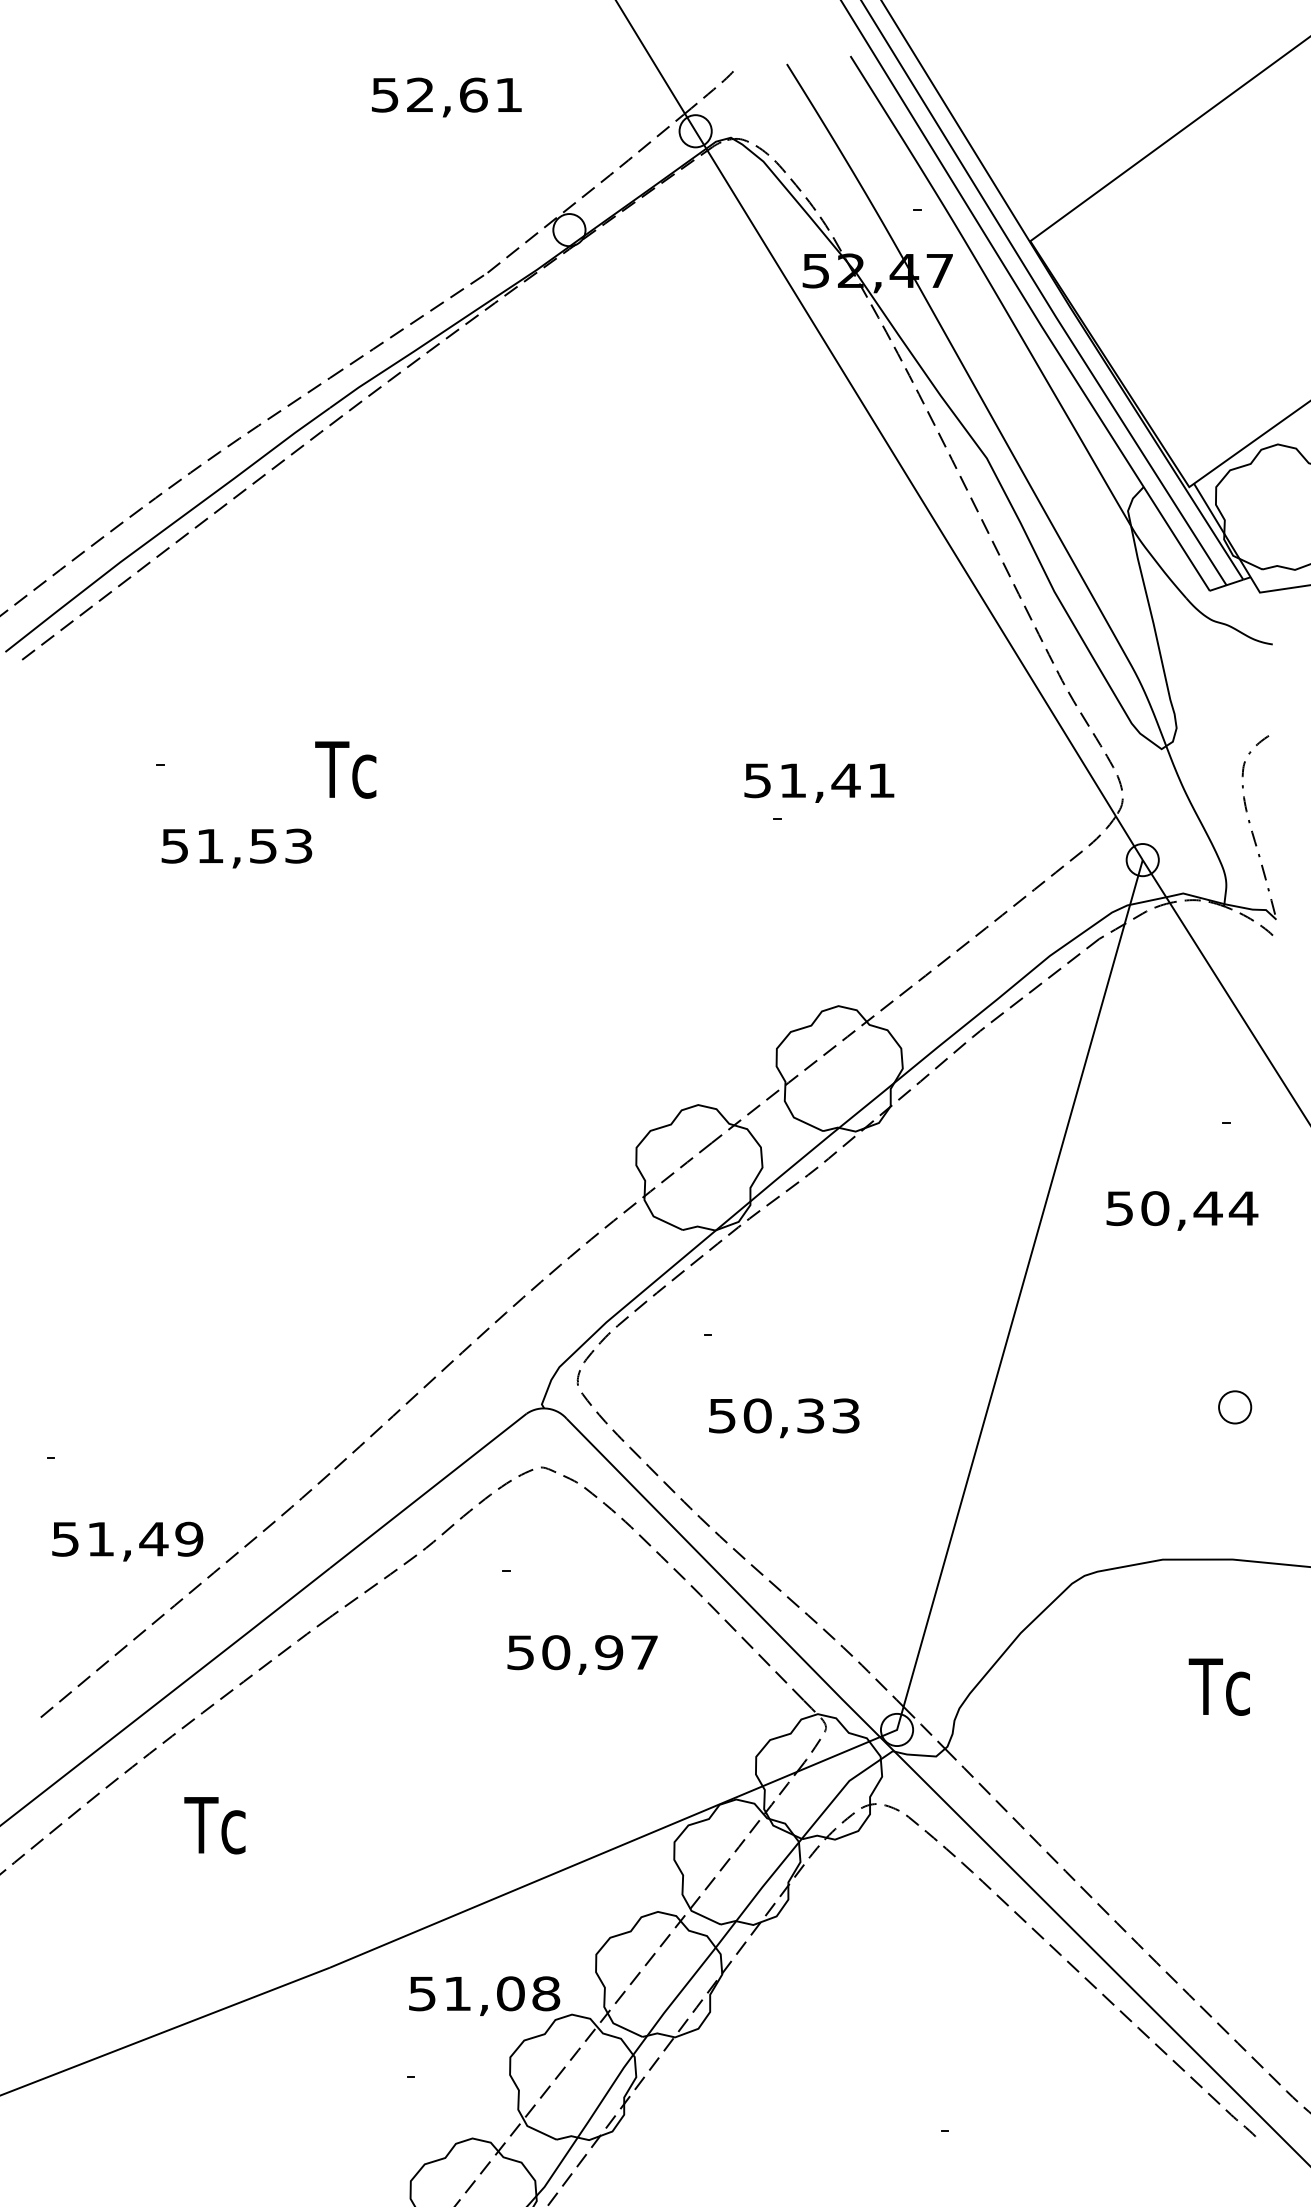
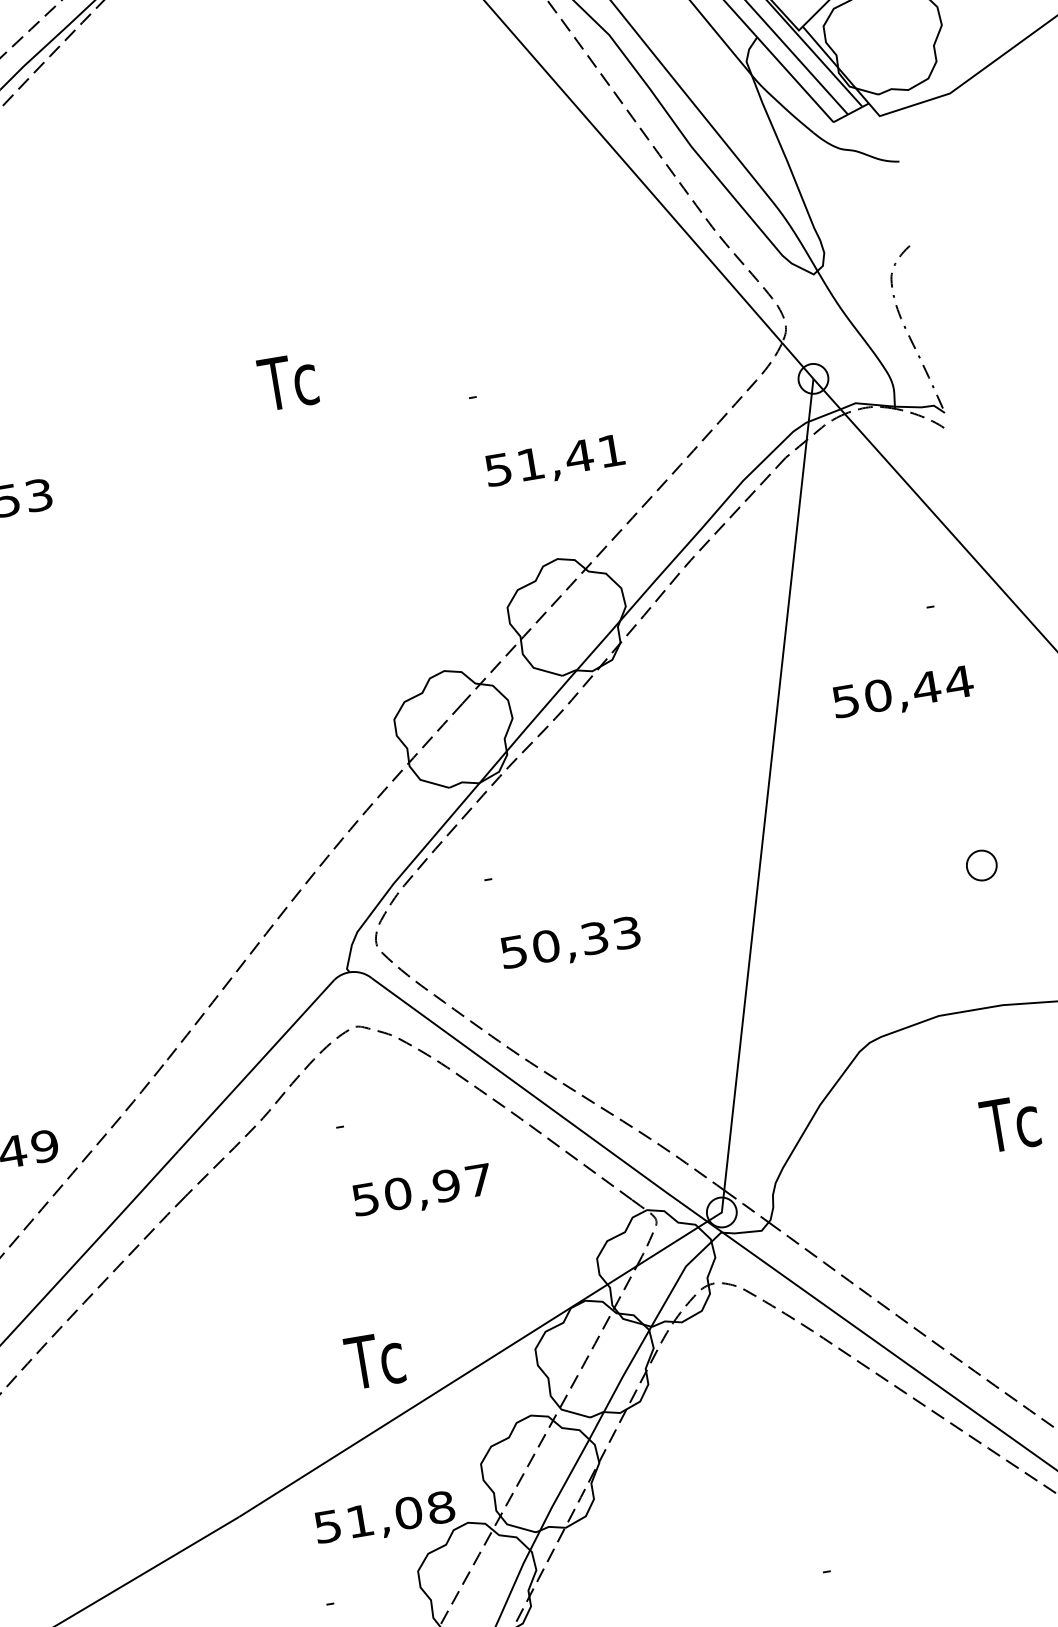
text: (345, 769) -> (287, 381), moved
text: (819, 782) -> (555, 461), moved
text: (214, 1825) -> (374, 1360), moved

